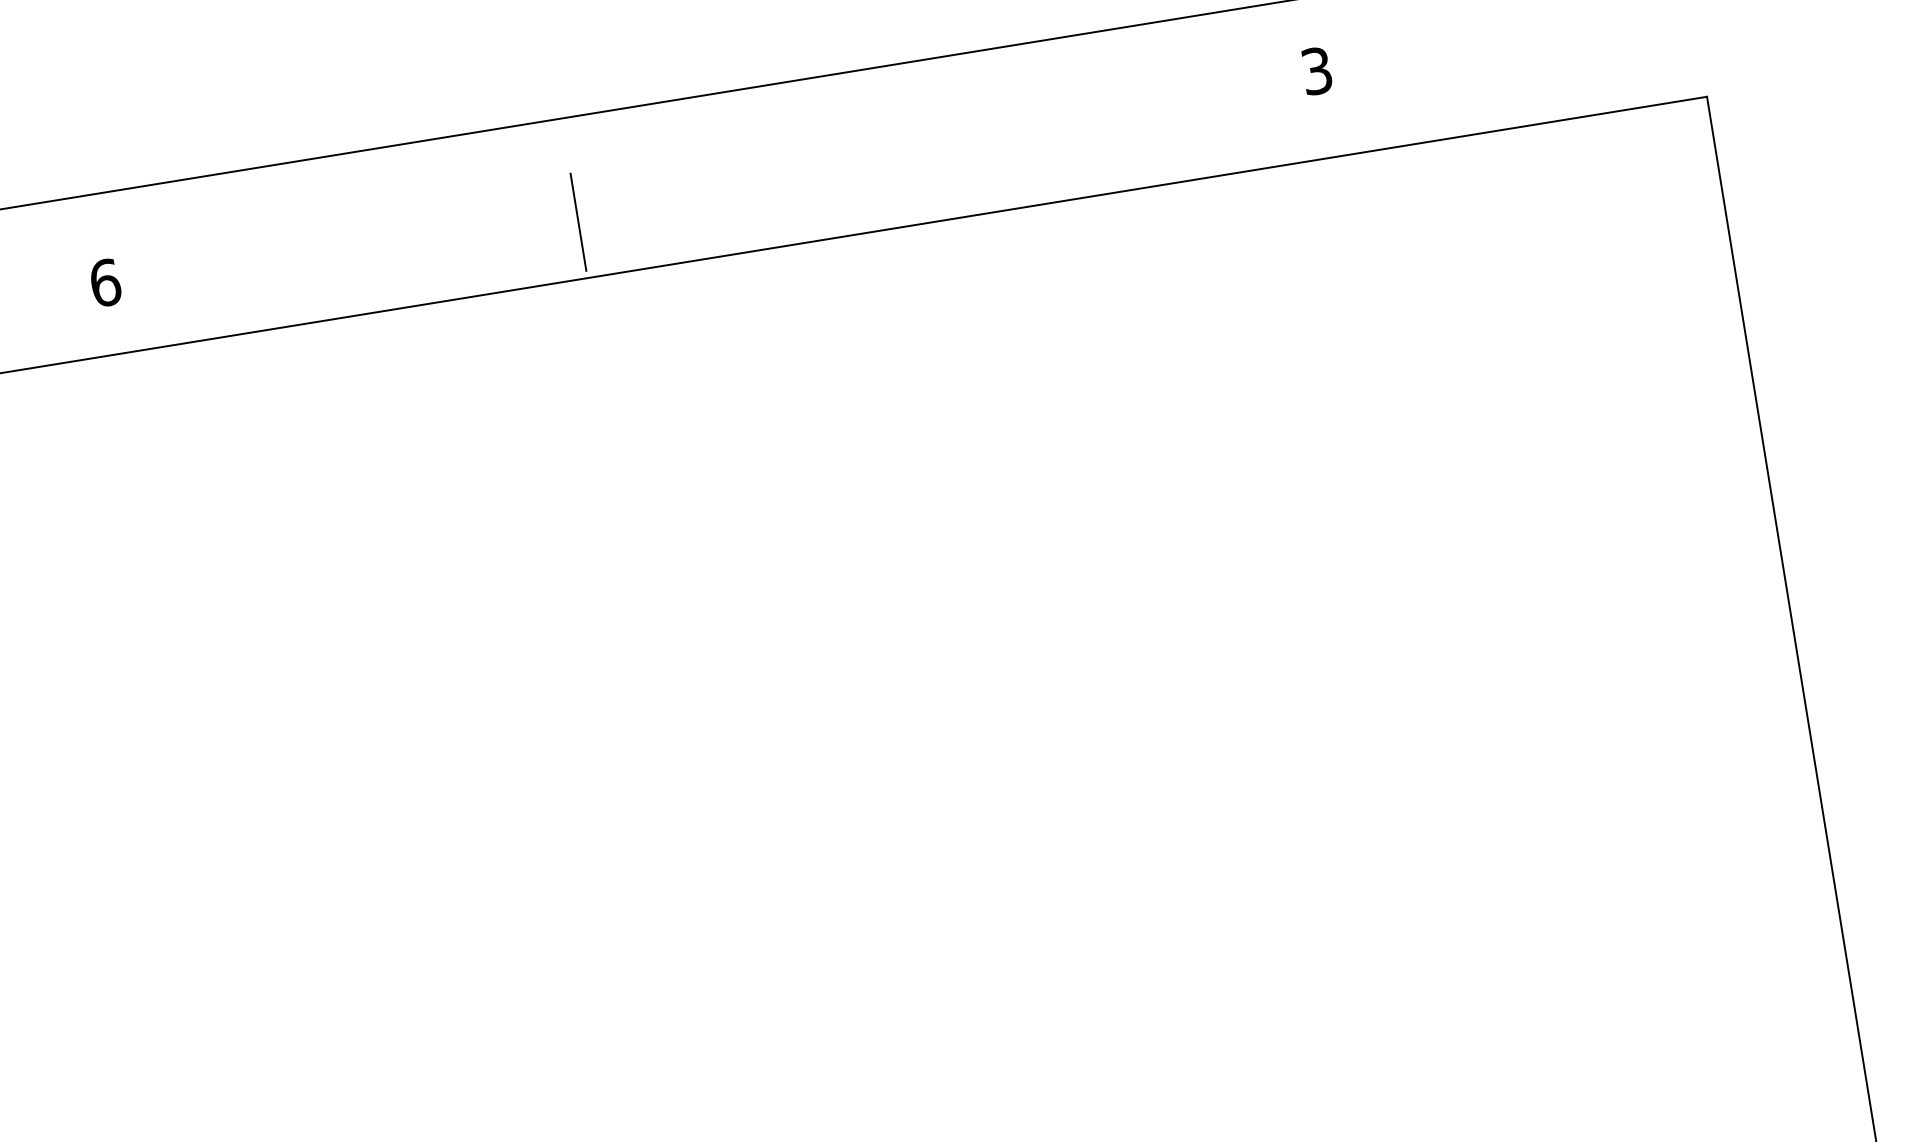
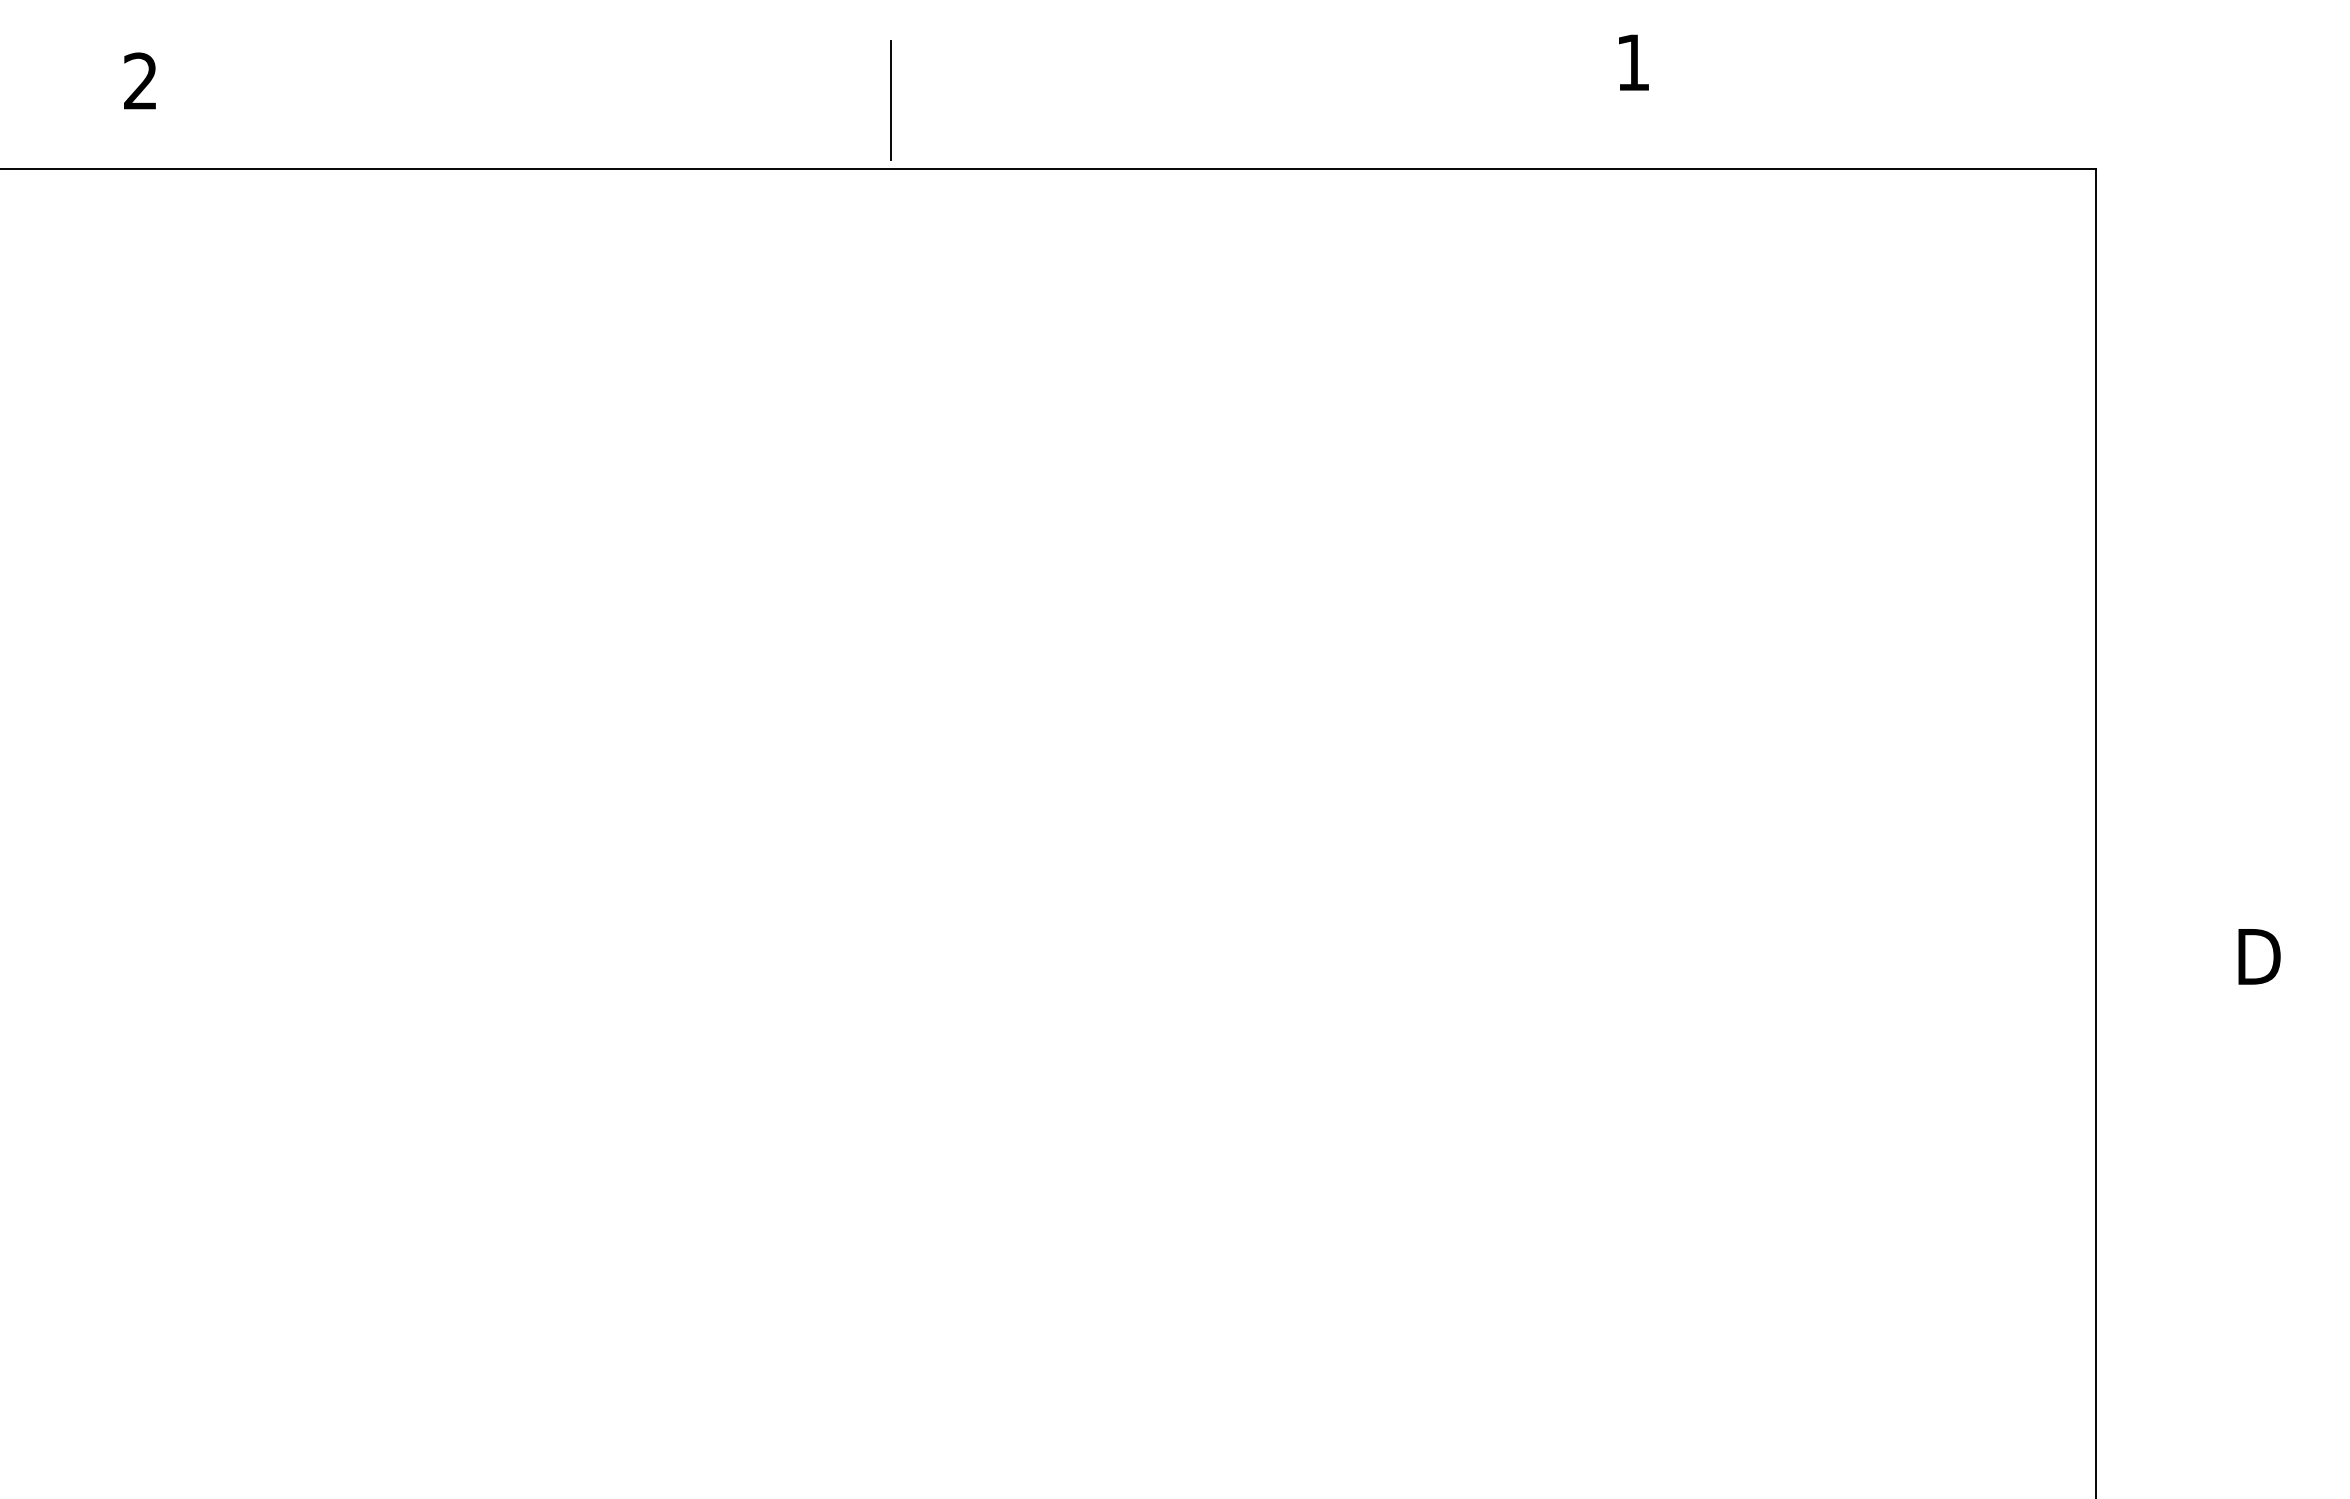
text: (1316, 71) -> (1632, 62), 3 -> 1
line: (577, 222) -> (890, 100), moved
text: (105, 283) -> (140, 81), 6 -> 2

